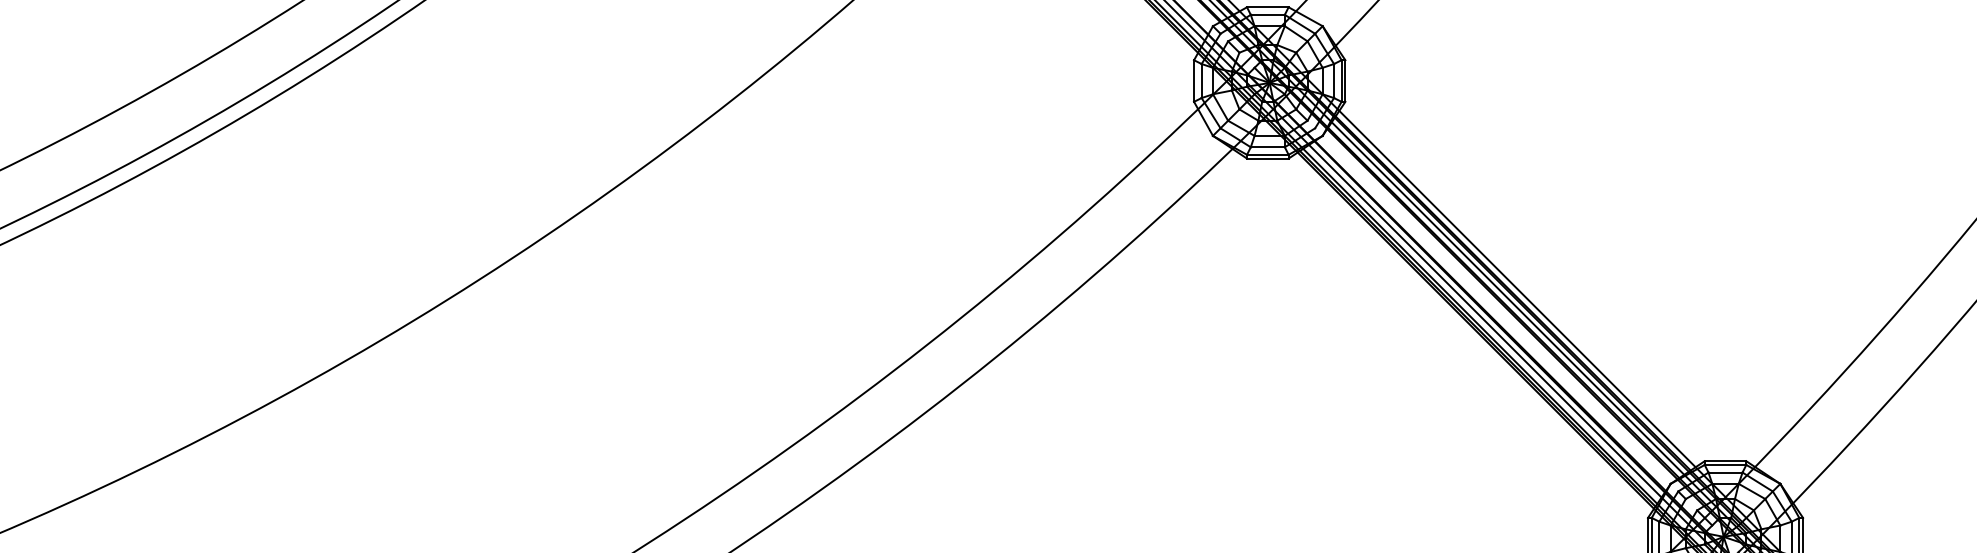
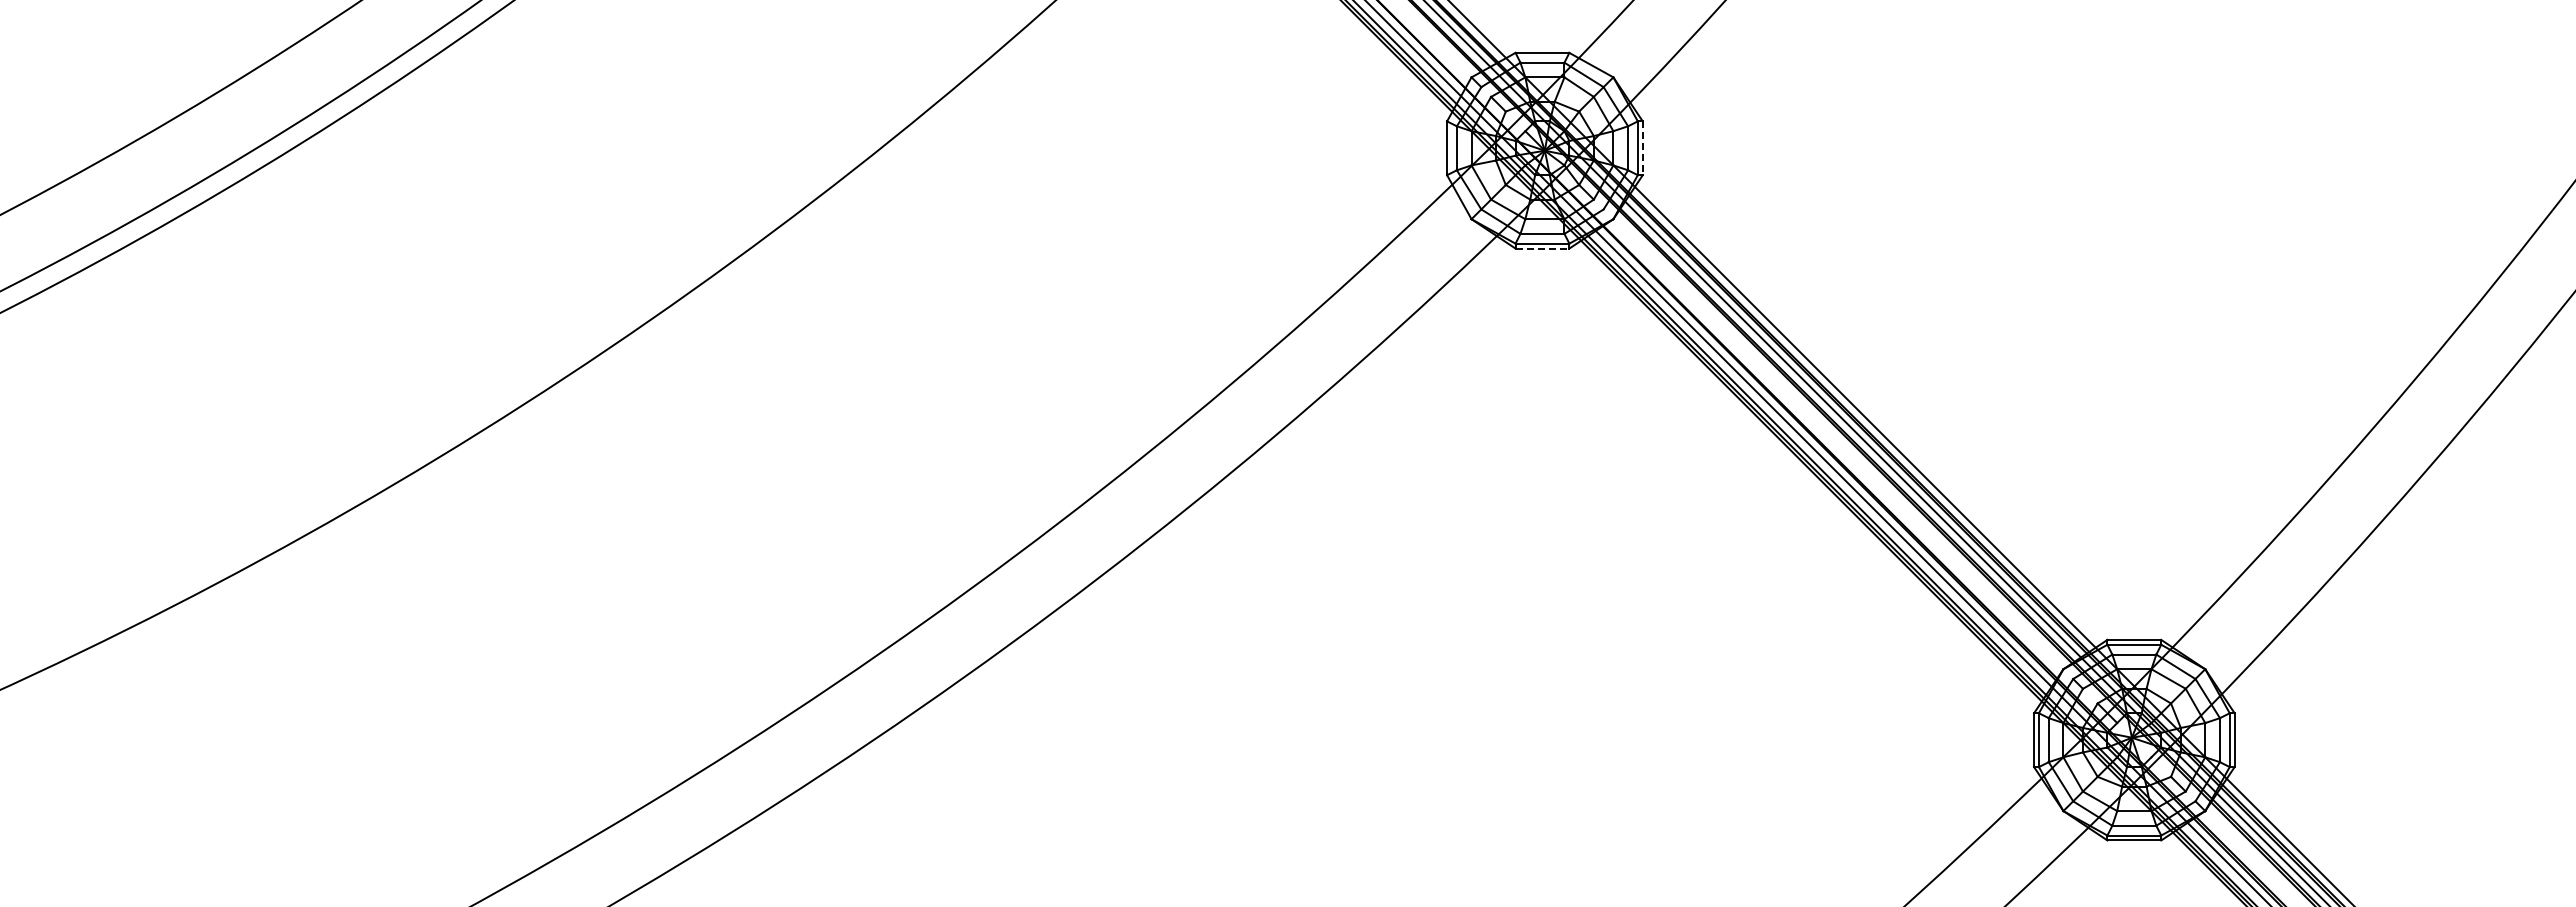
line: (1345, 81) -> (1642, 148), solid -> dashed
line: (1267, 158) -> (1542, 248), solid -> dashed

